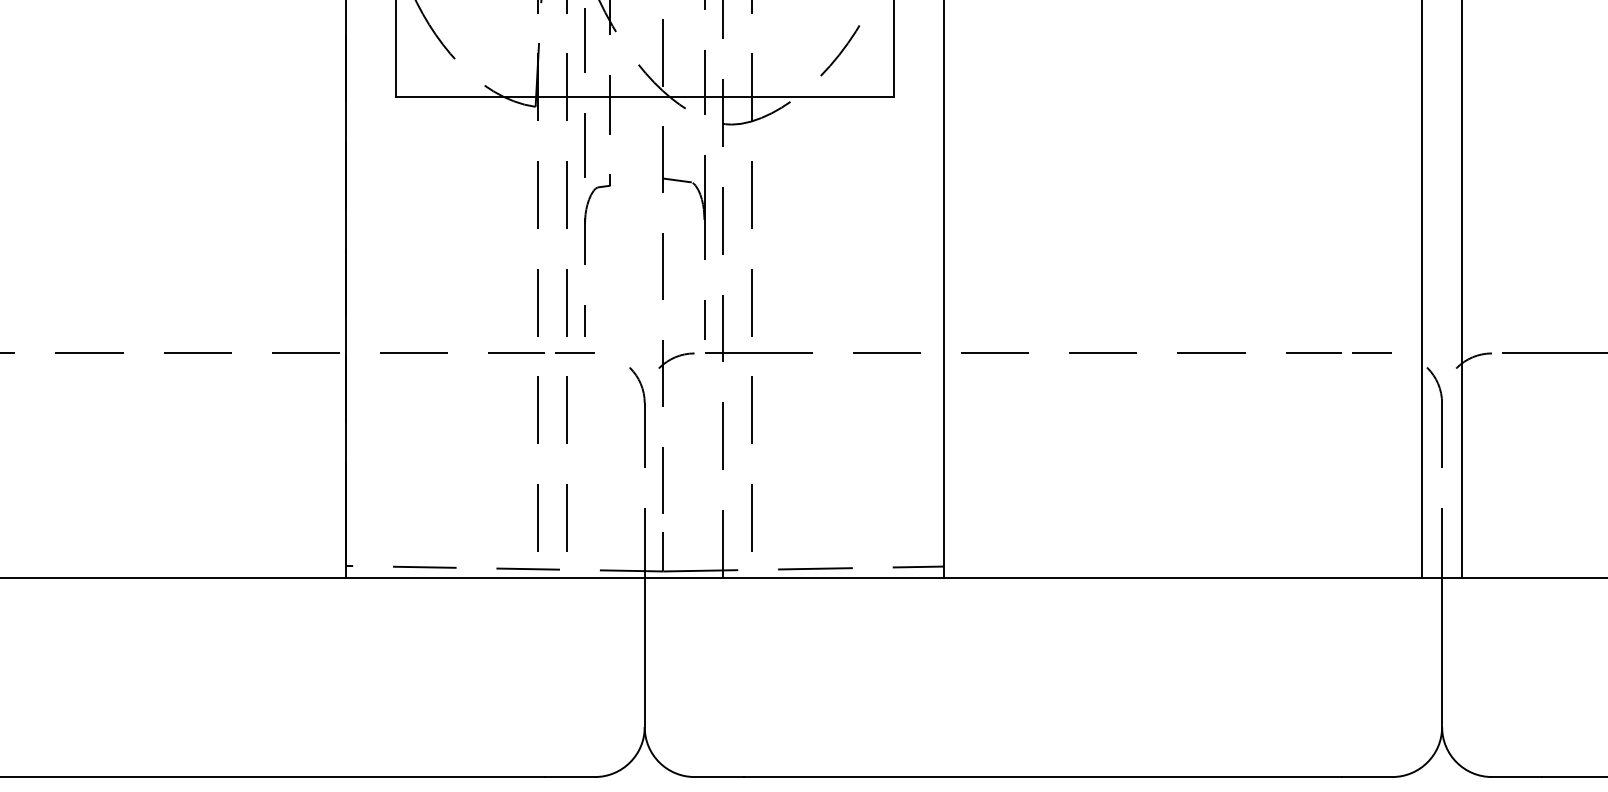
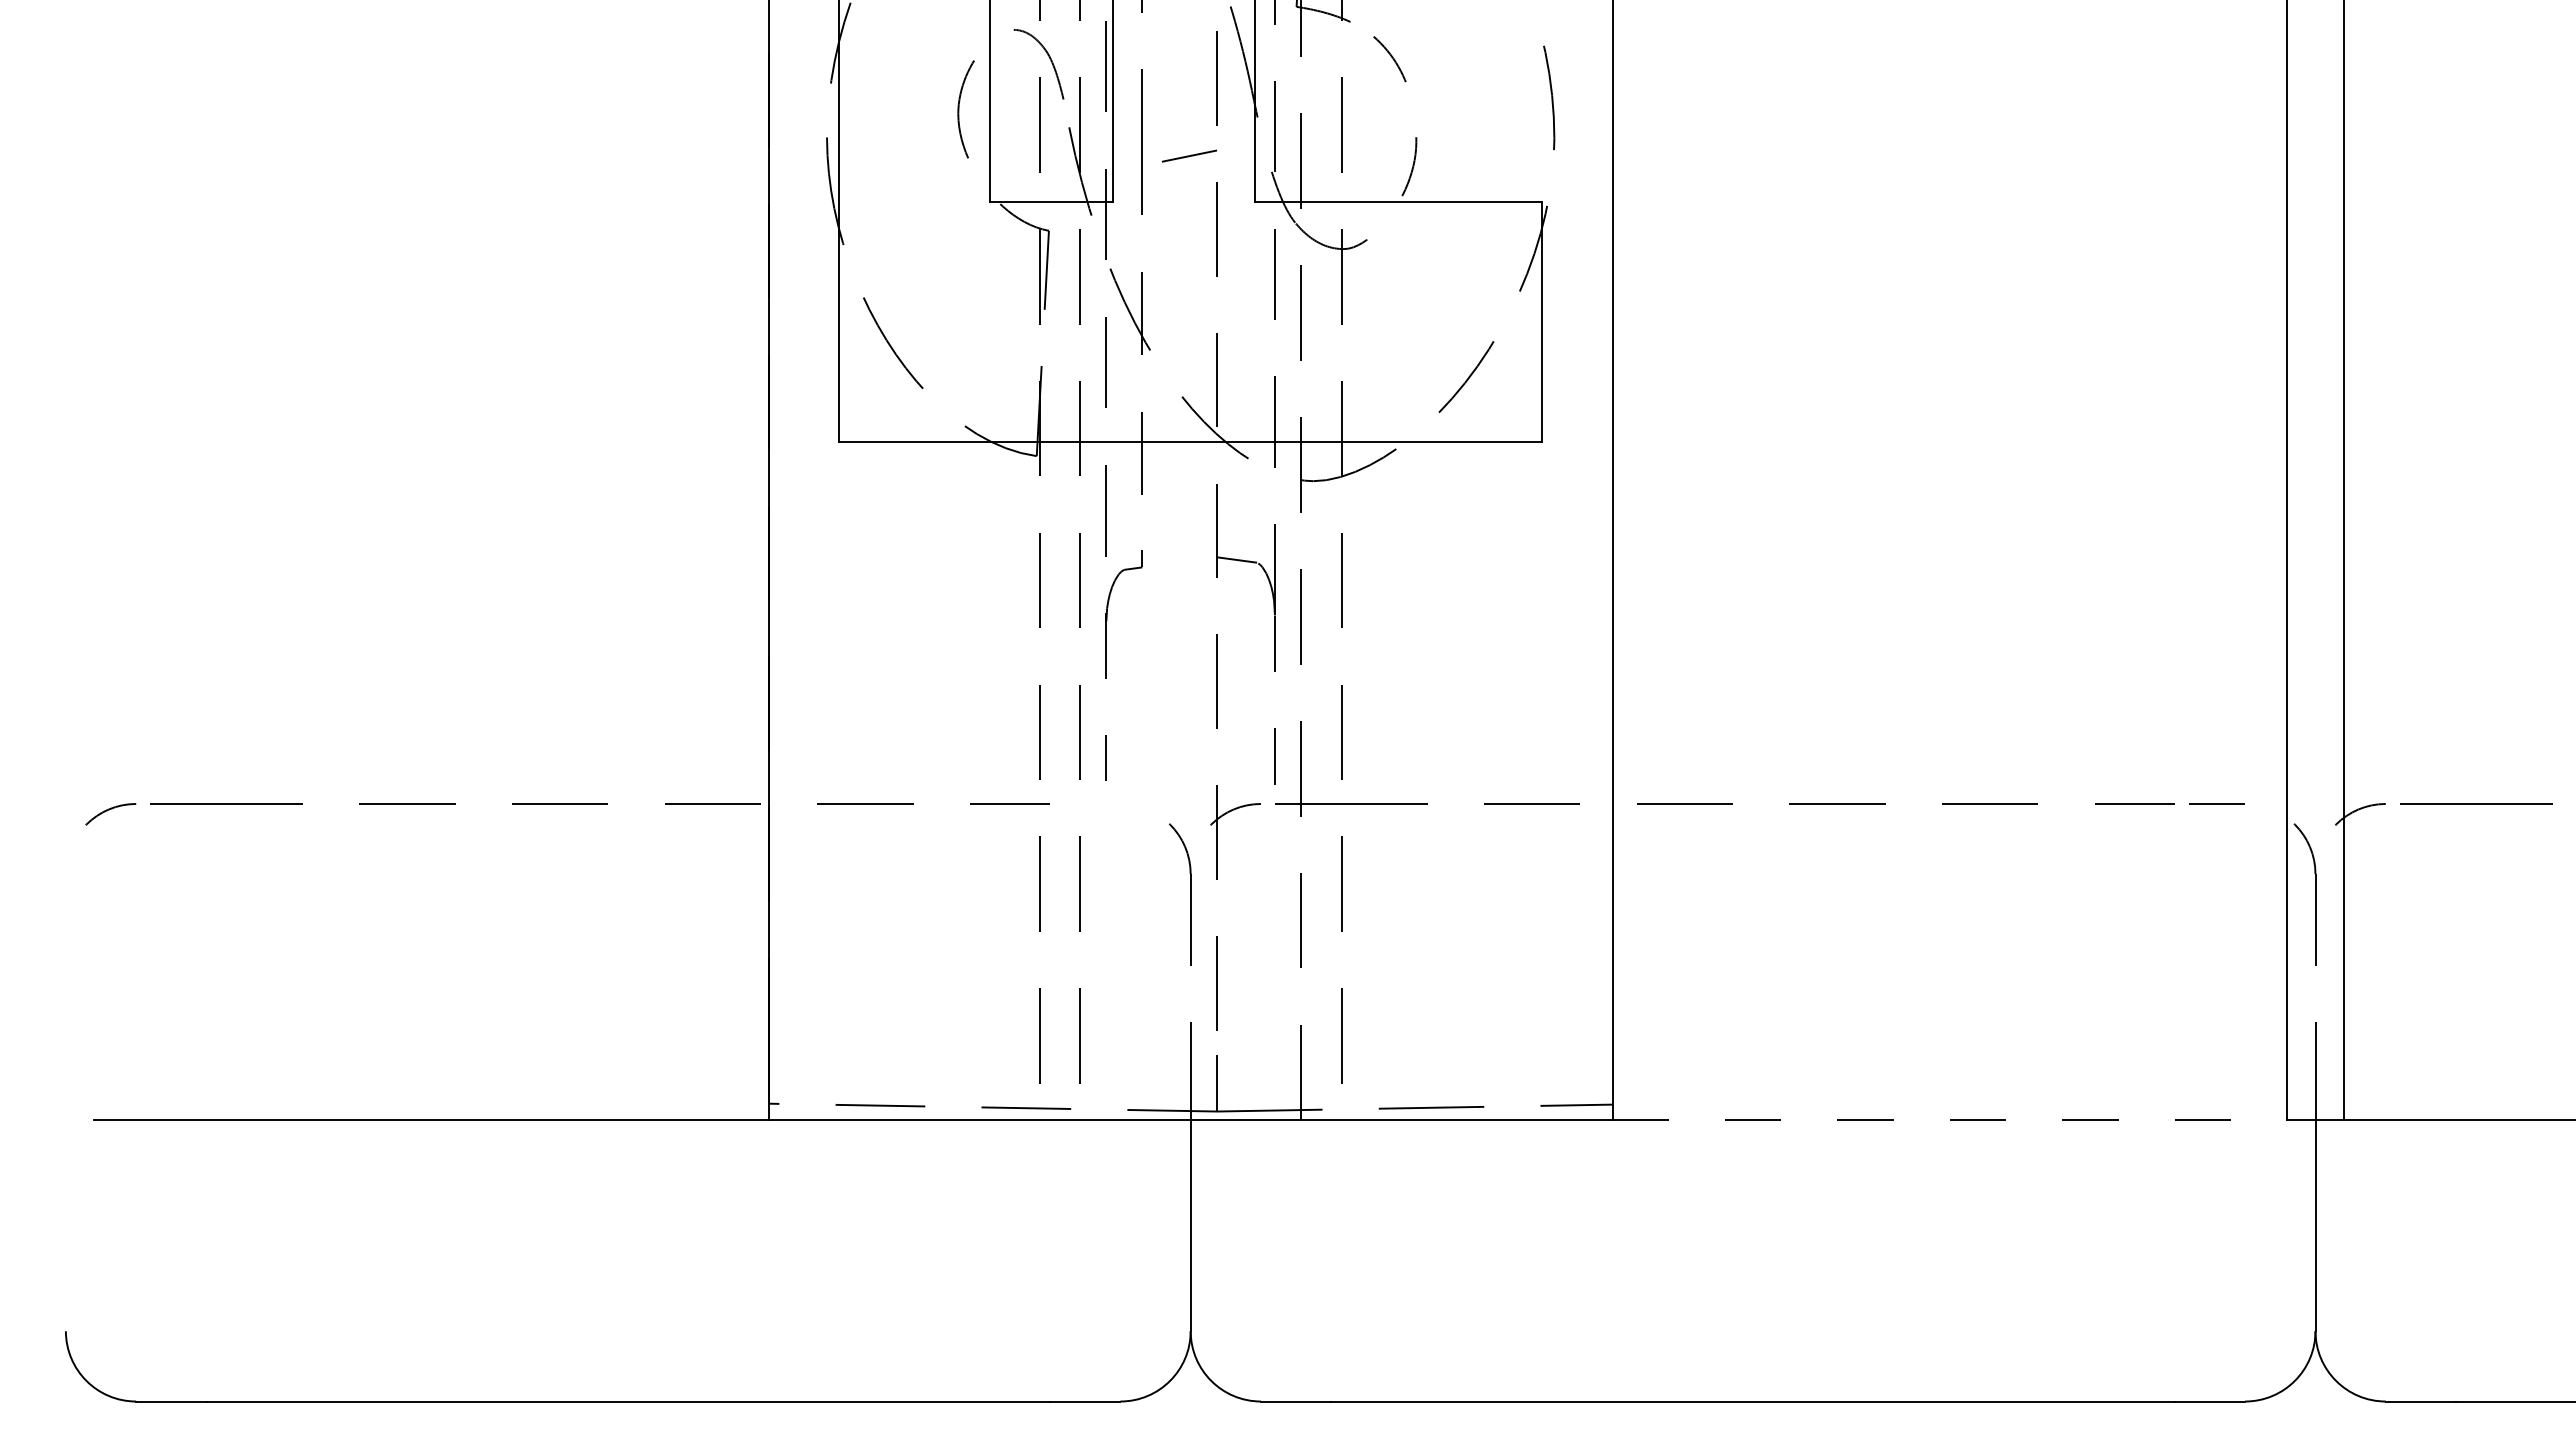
line: (574, 353) -> (1091, 803), removed
line: (1183, 577) -> (1950, 1120), solid -> dashed

